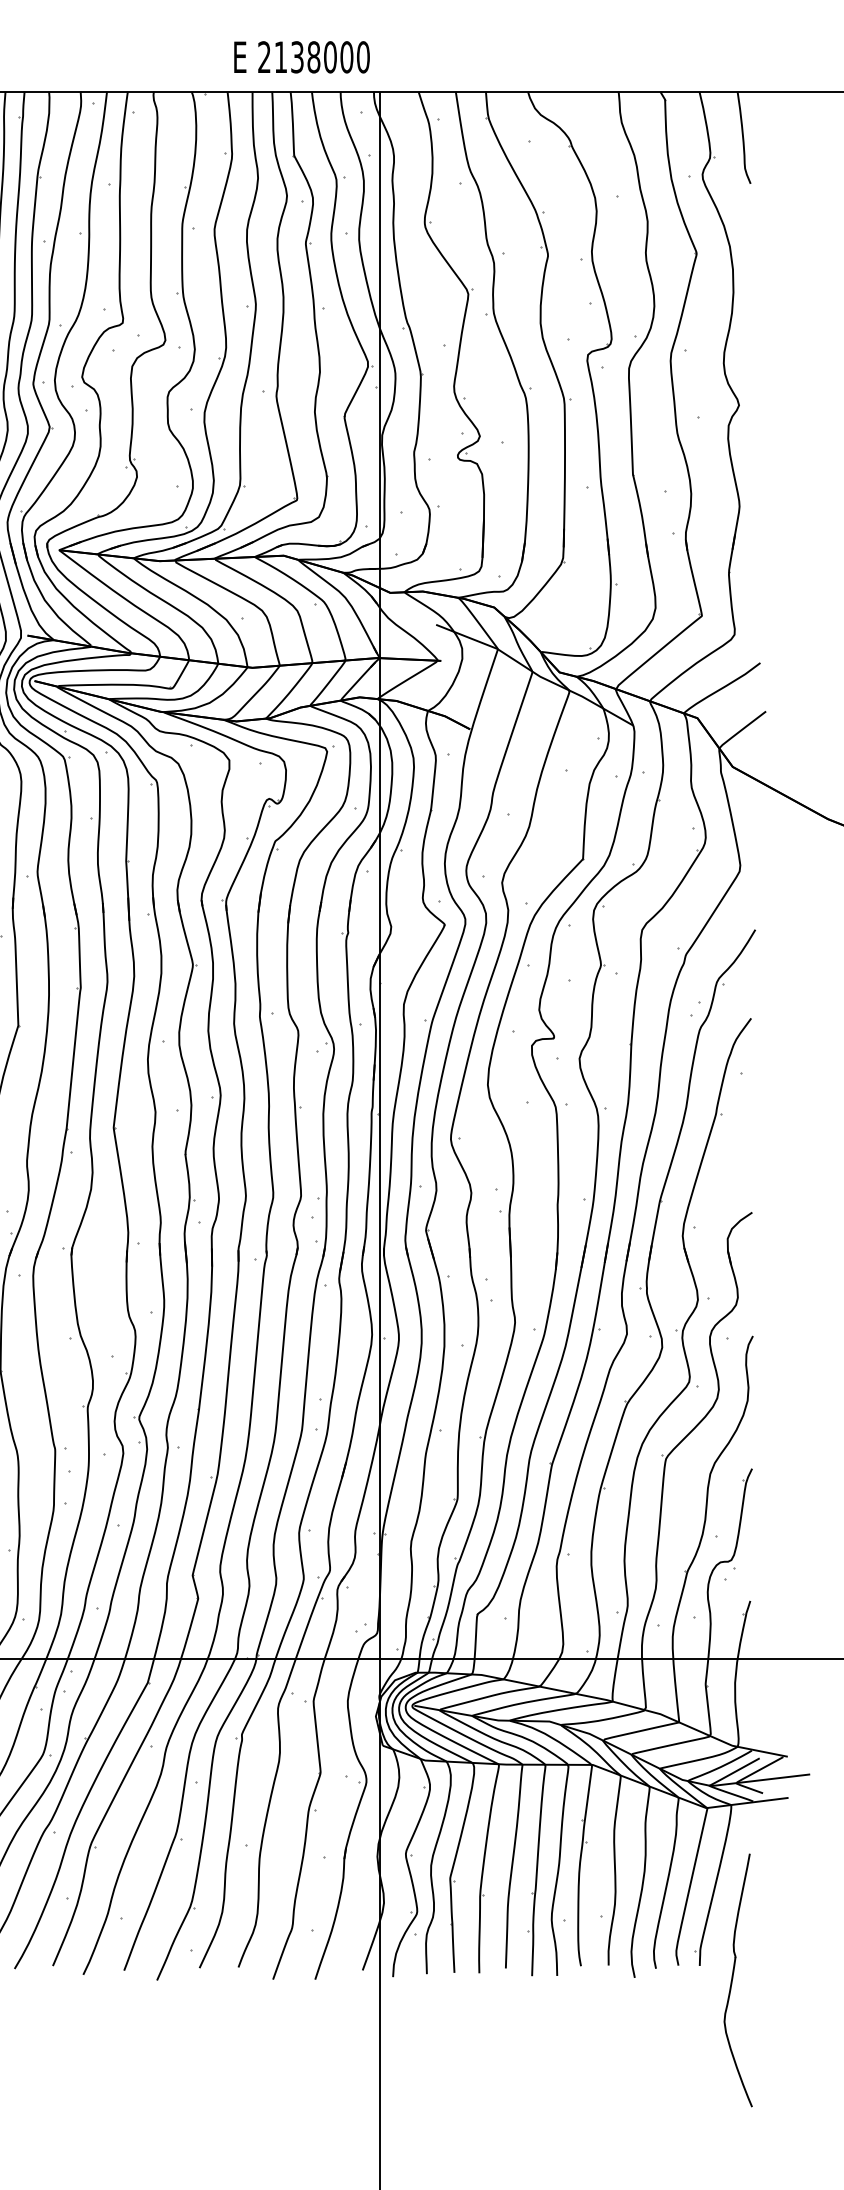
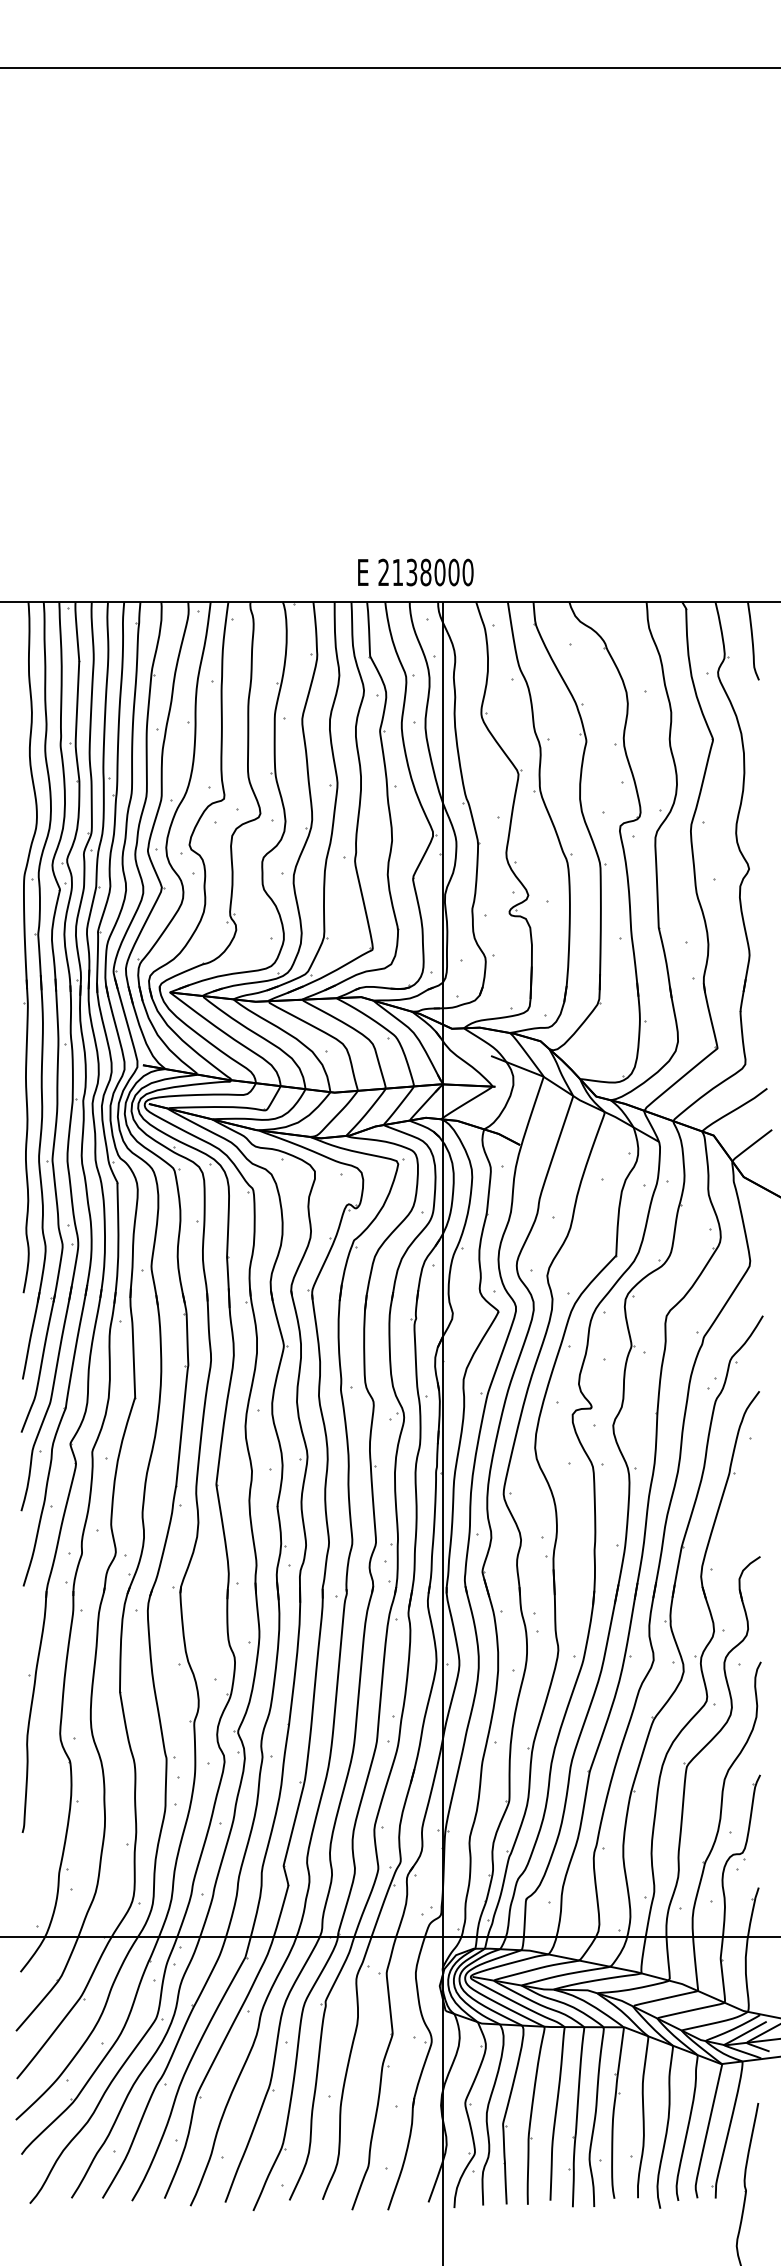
text: (301, 57) -> (415, 572), moved

